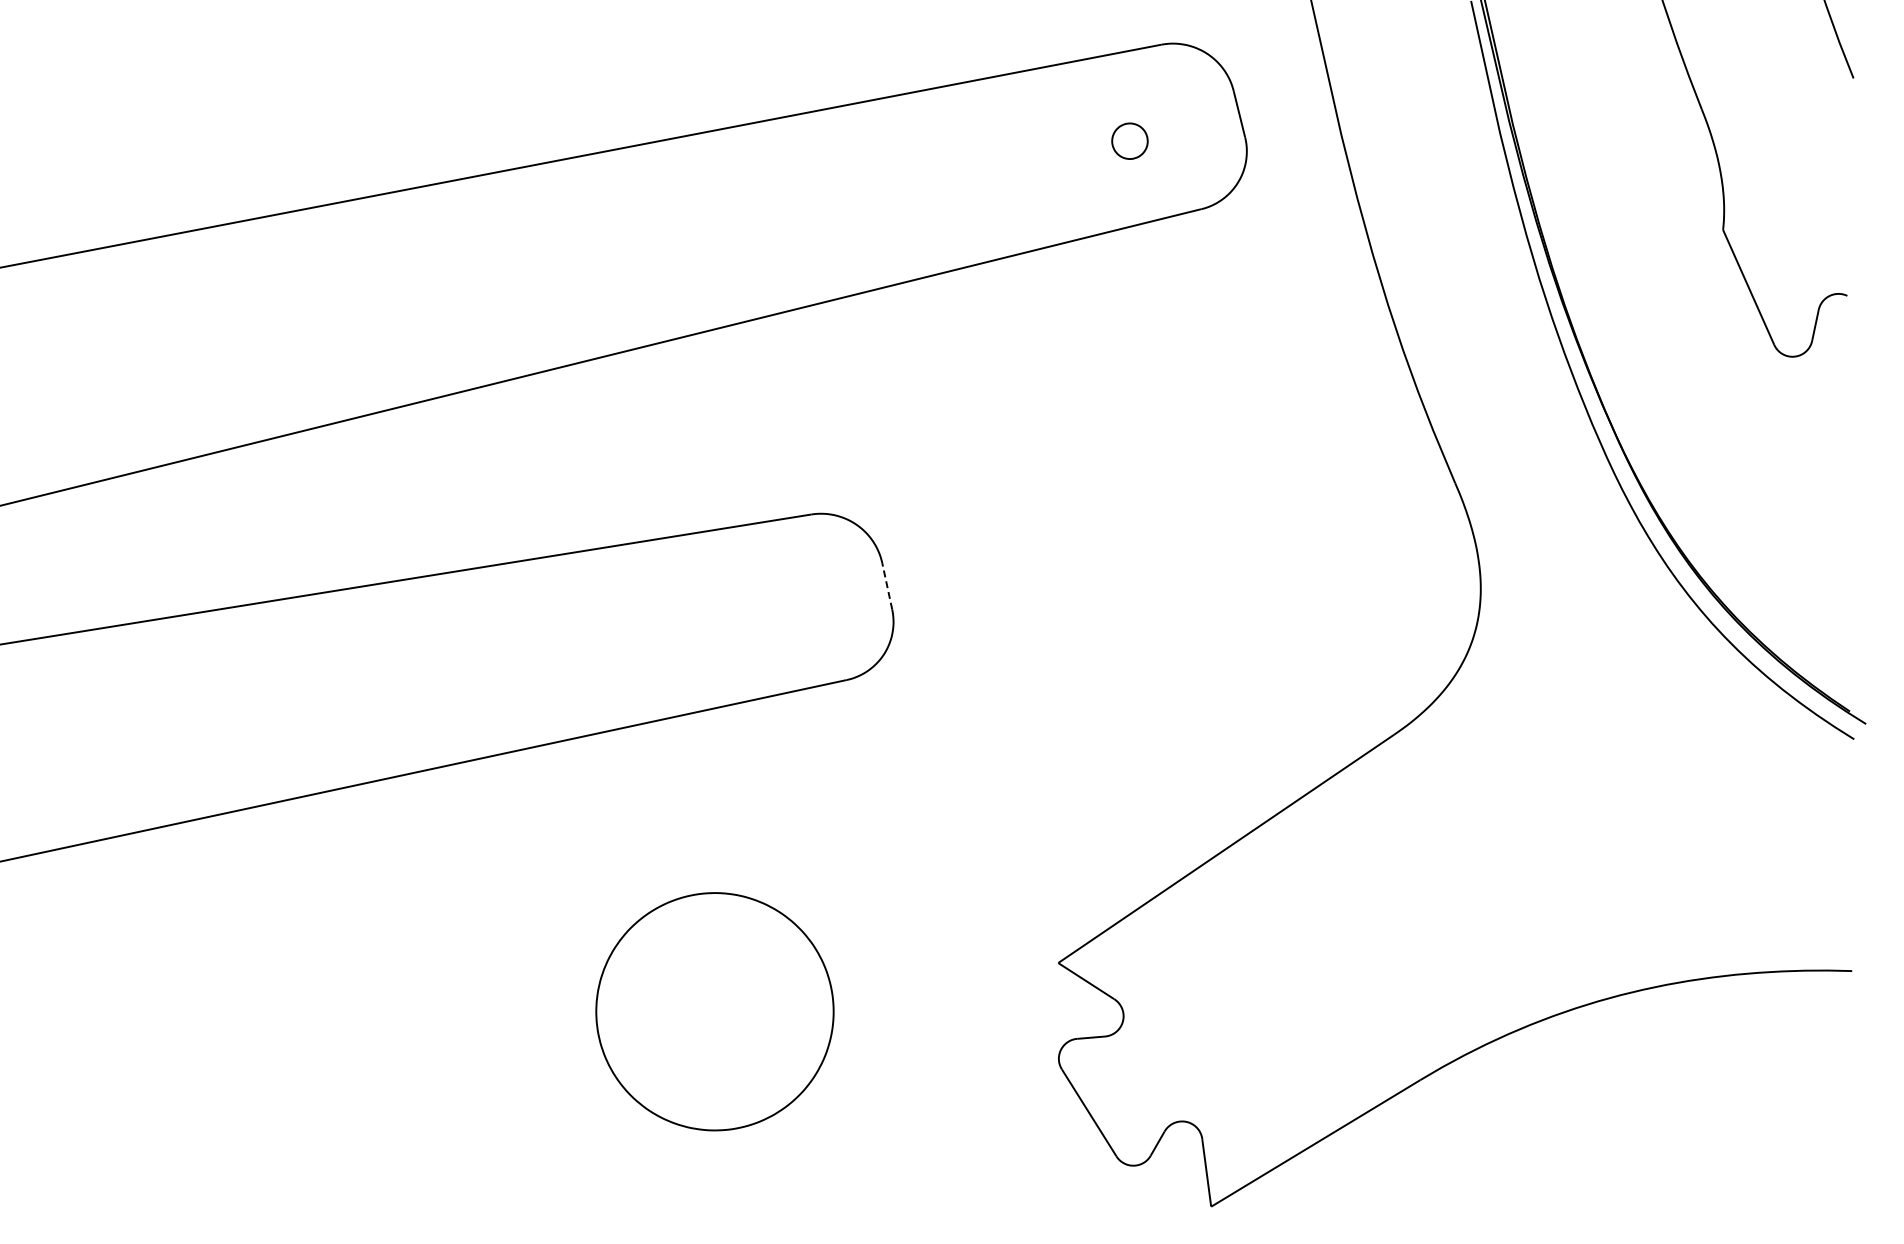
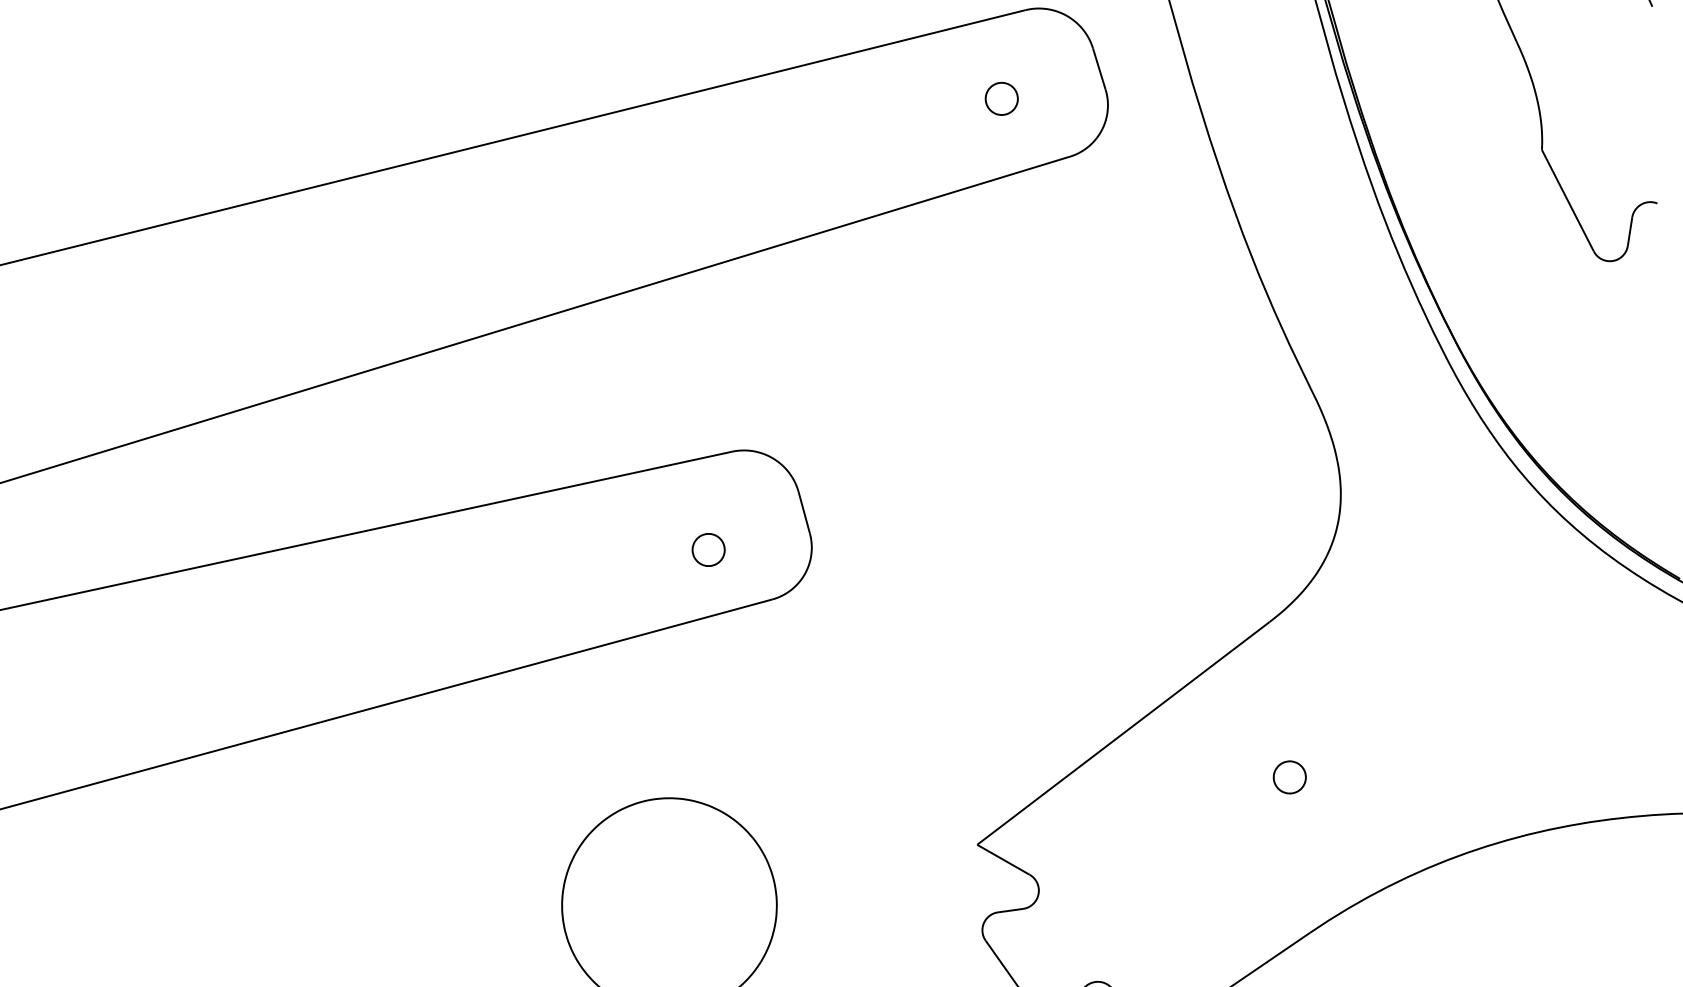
line: (887, 586) -> (804, 513), dashed -> solid
part: (779, 621) -> (708, 549), added
part: (1406, 906) -> (1289, 776), added

